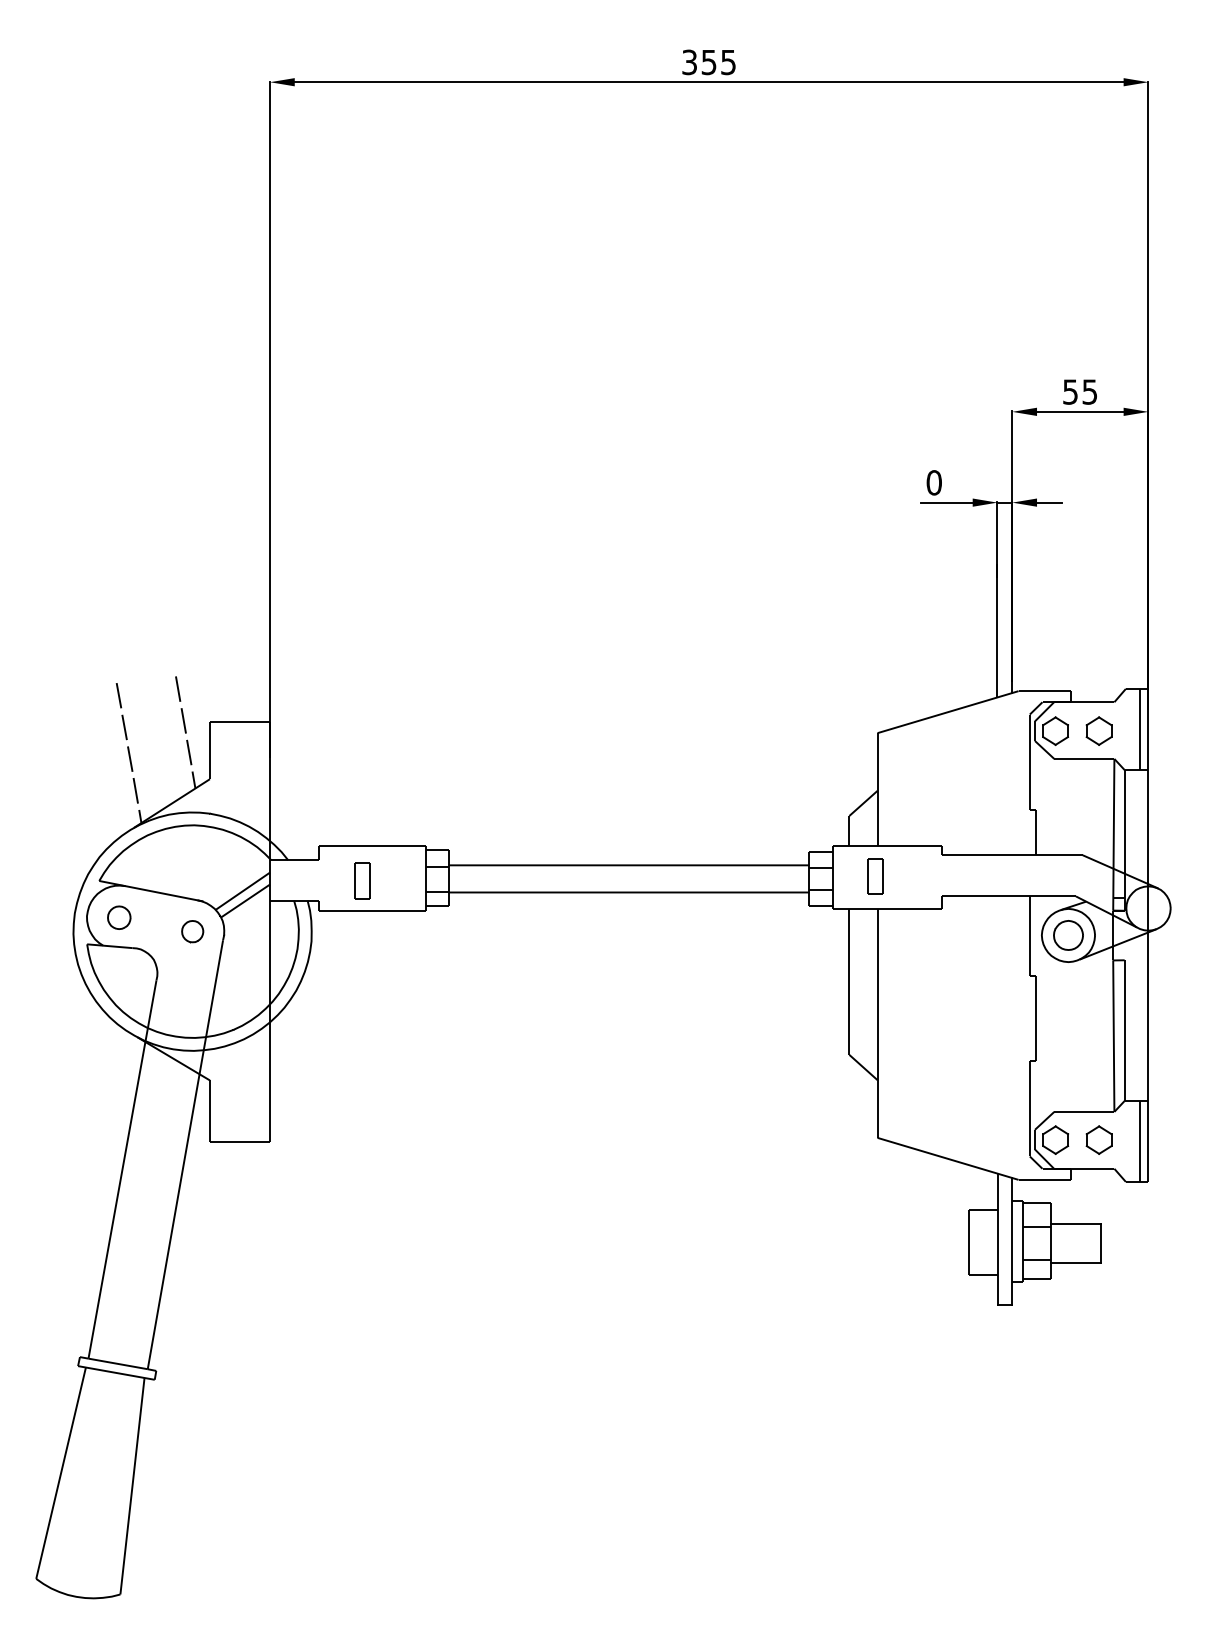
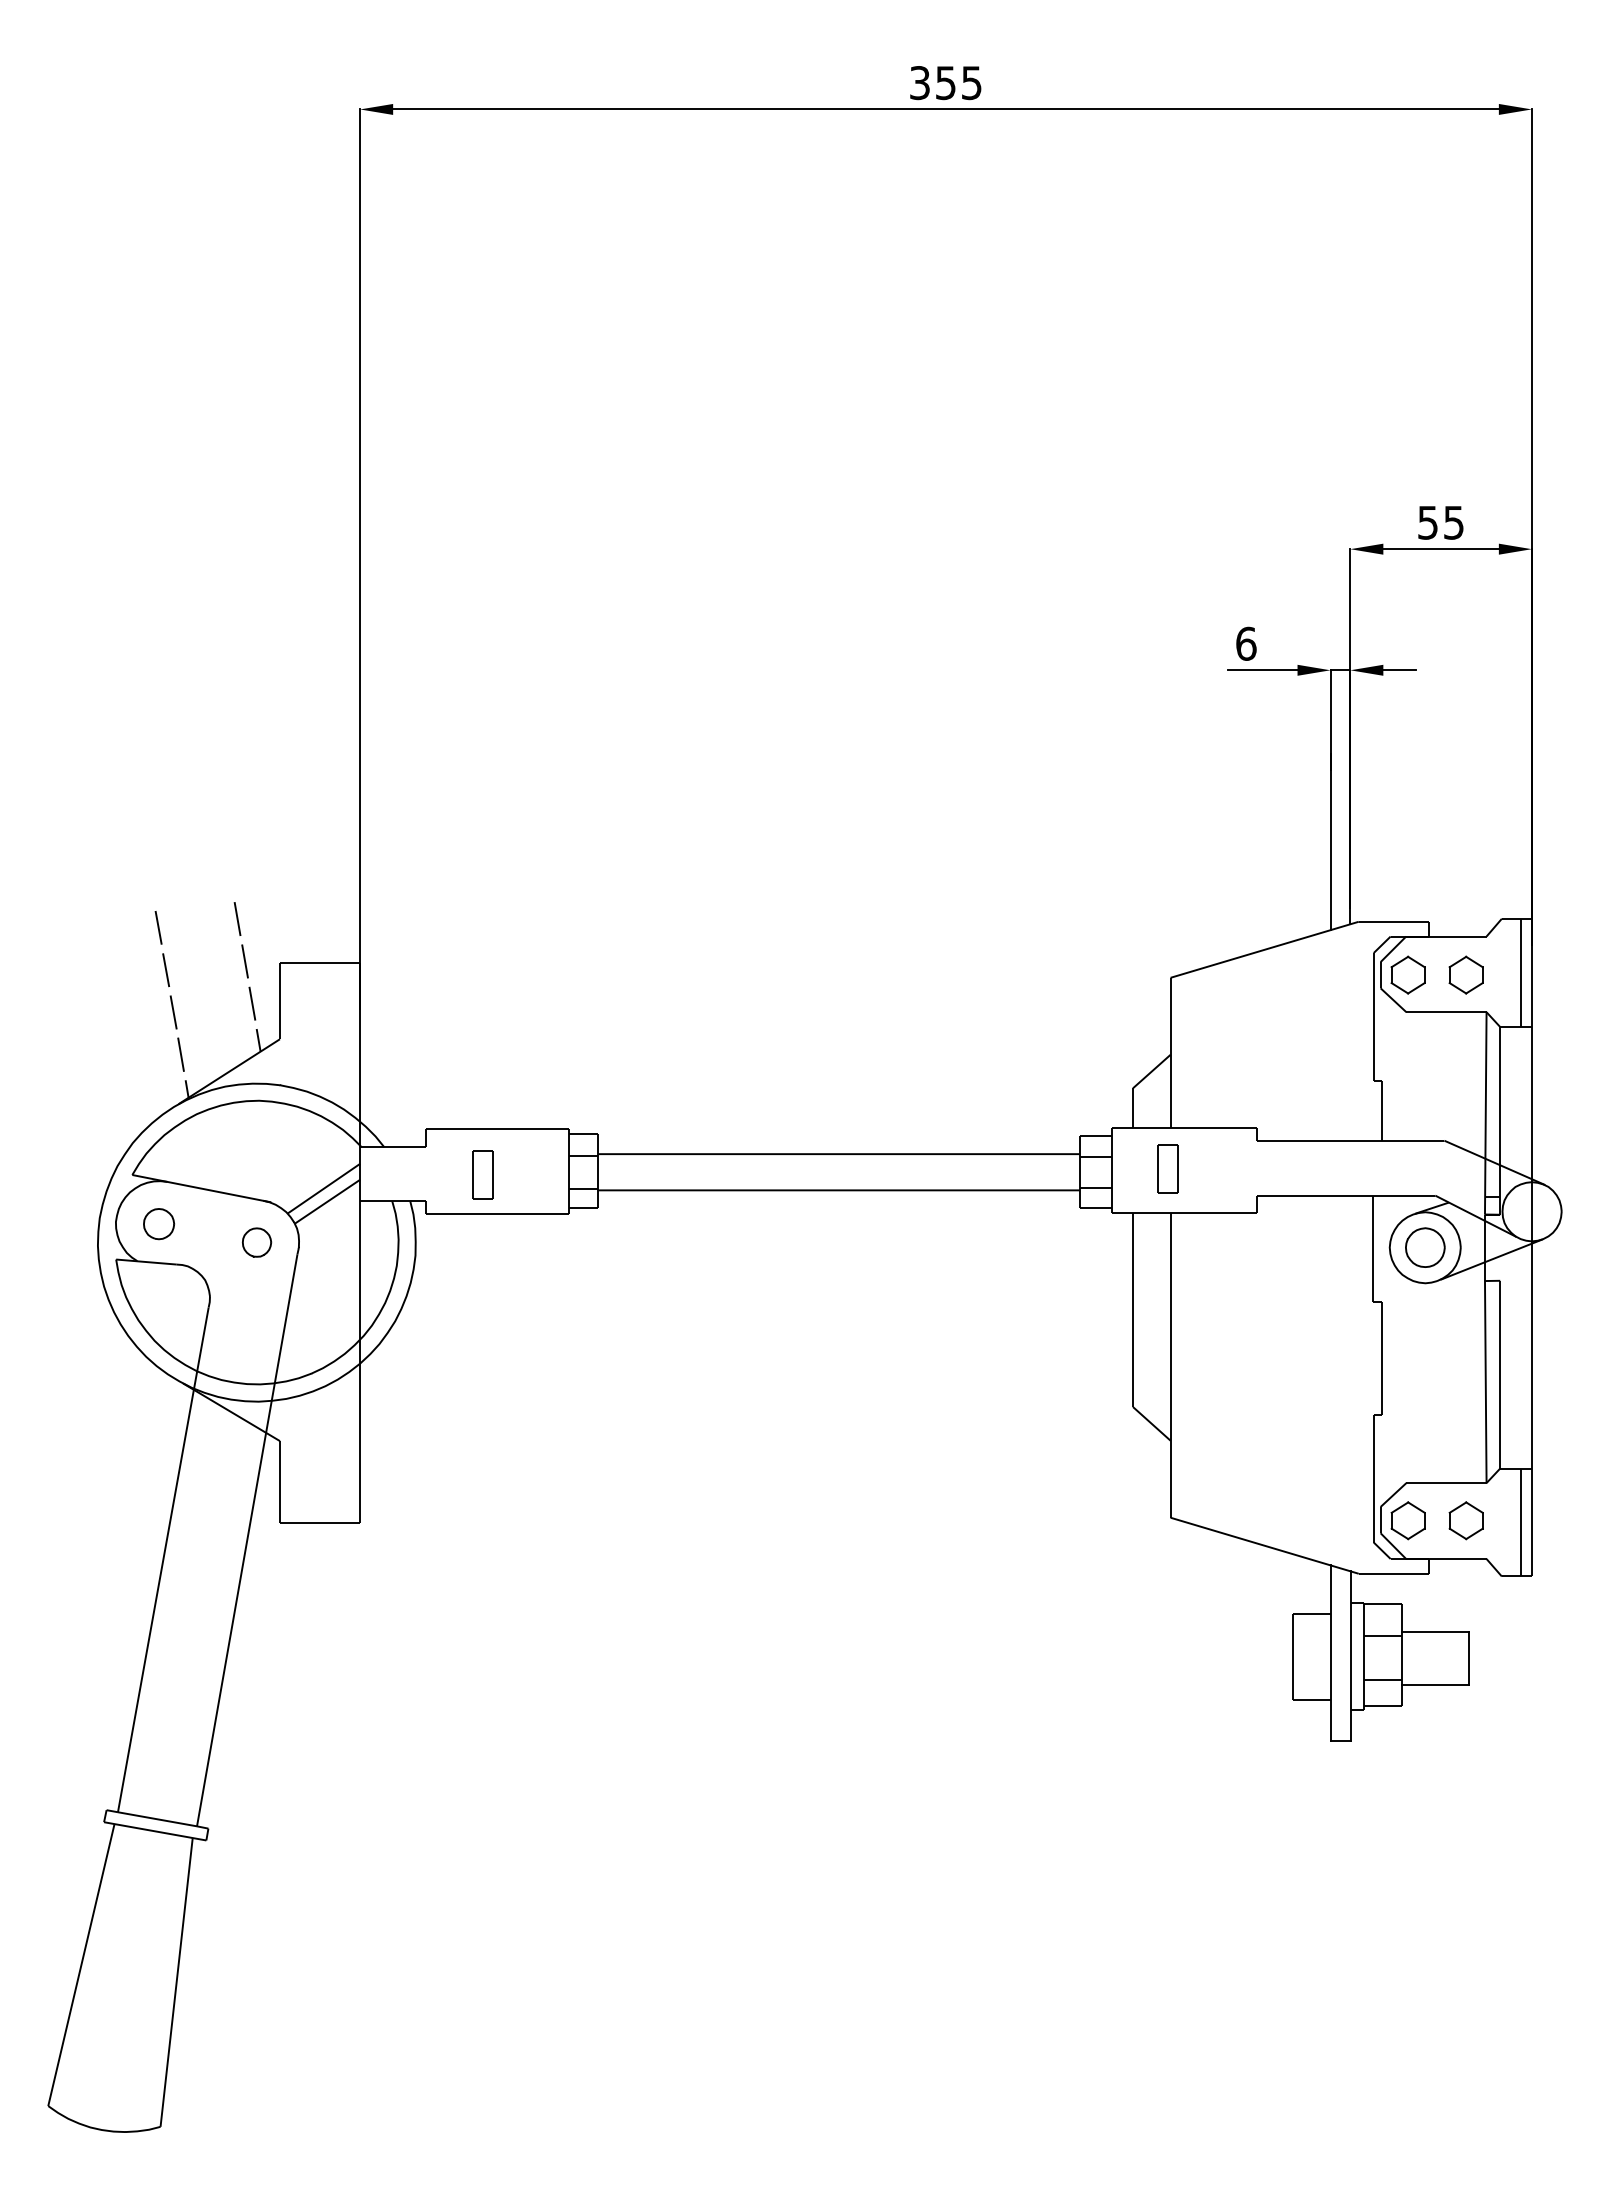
text: (934, 482) -> (1246, 643), 0 -> 6

